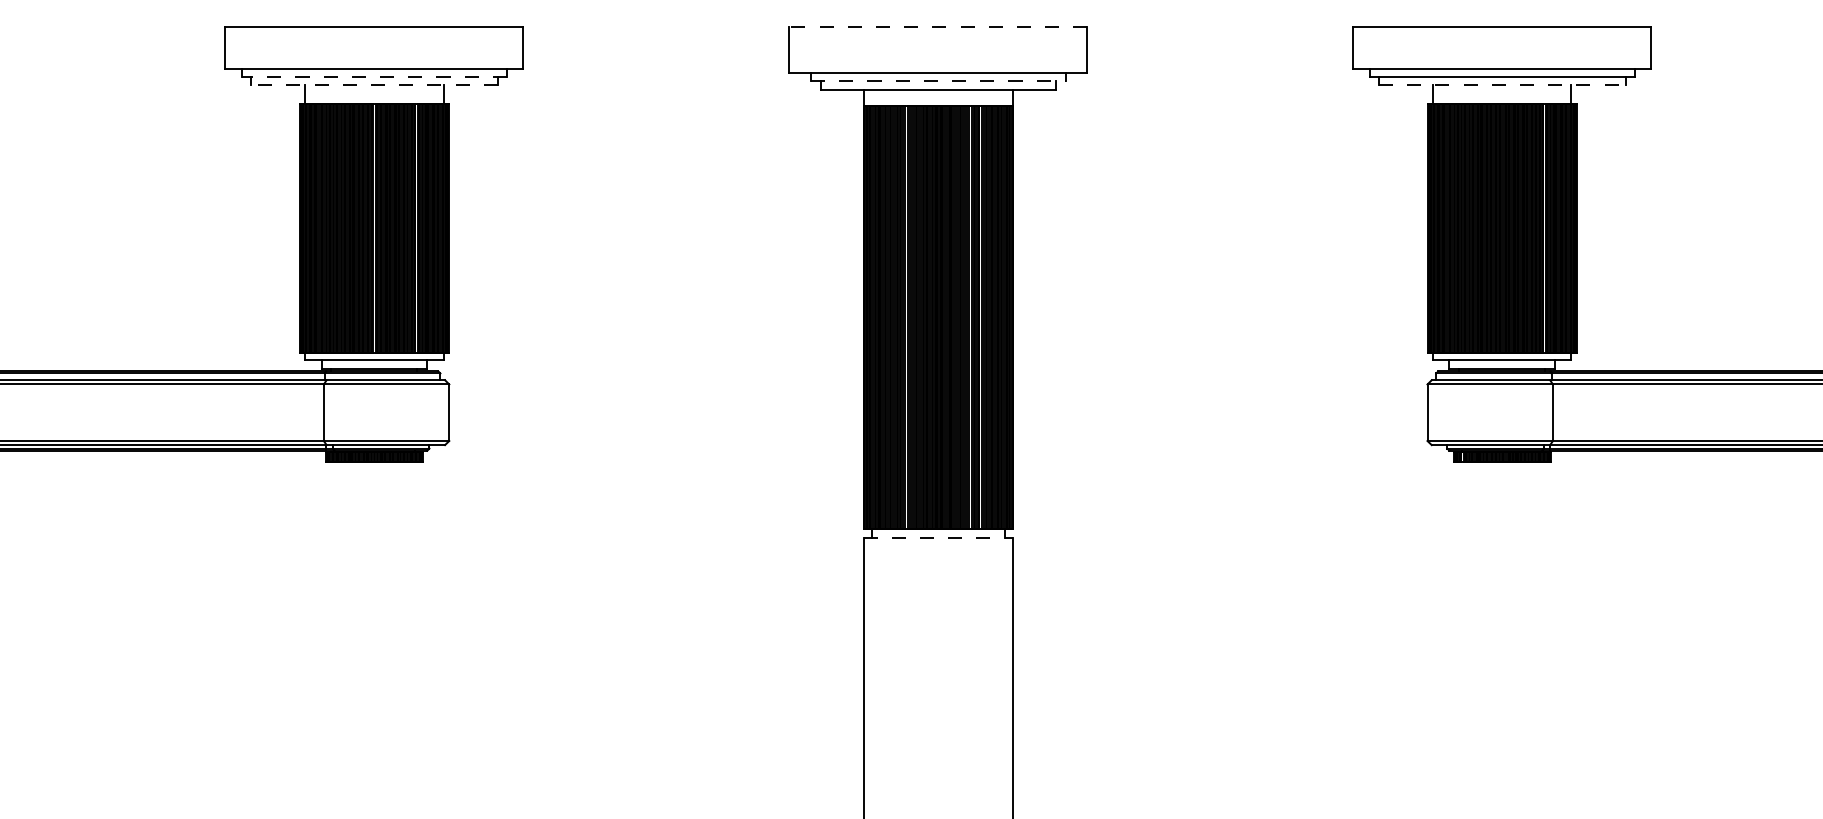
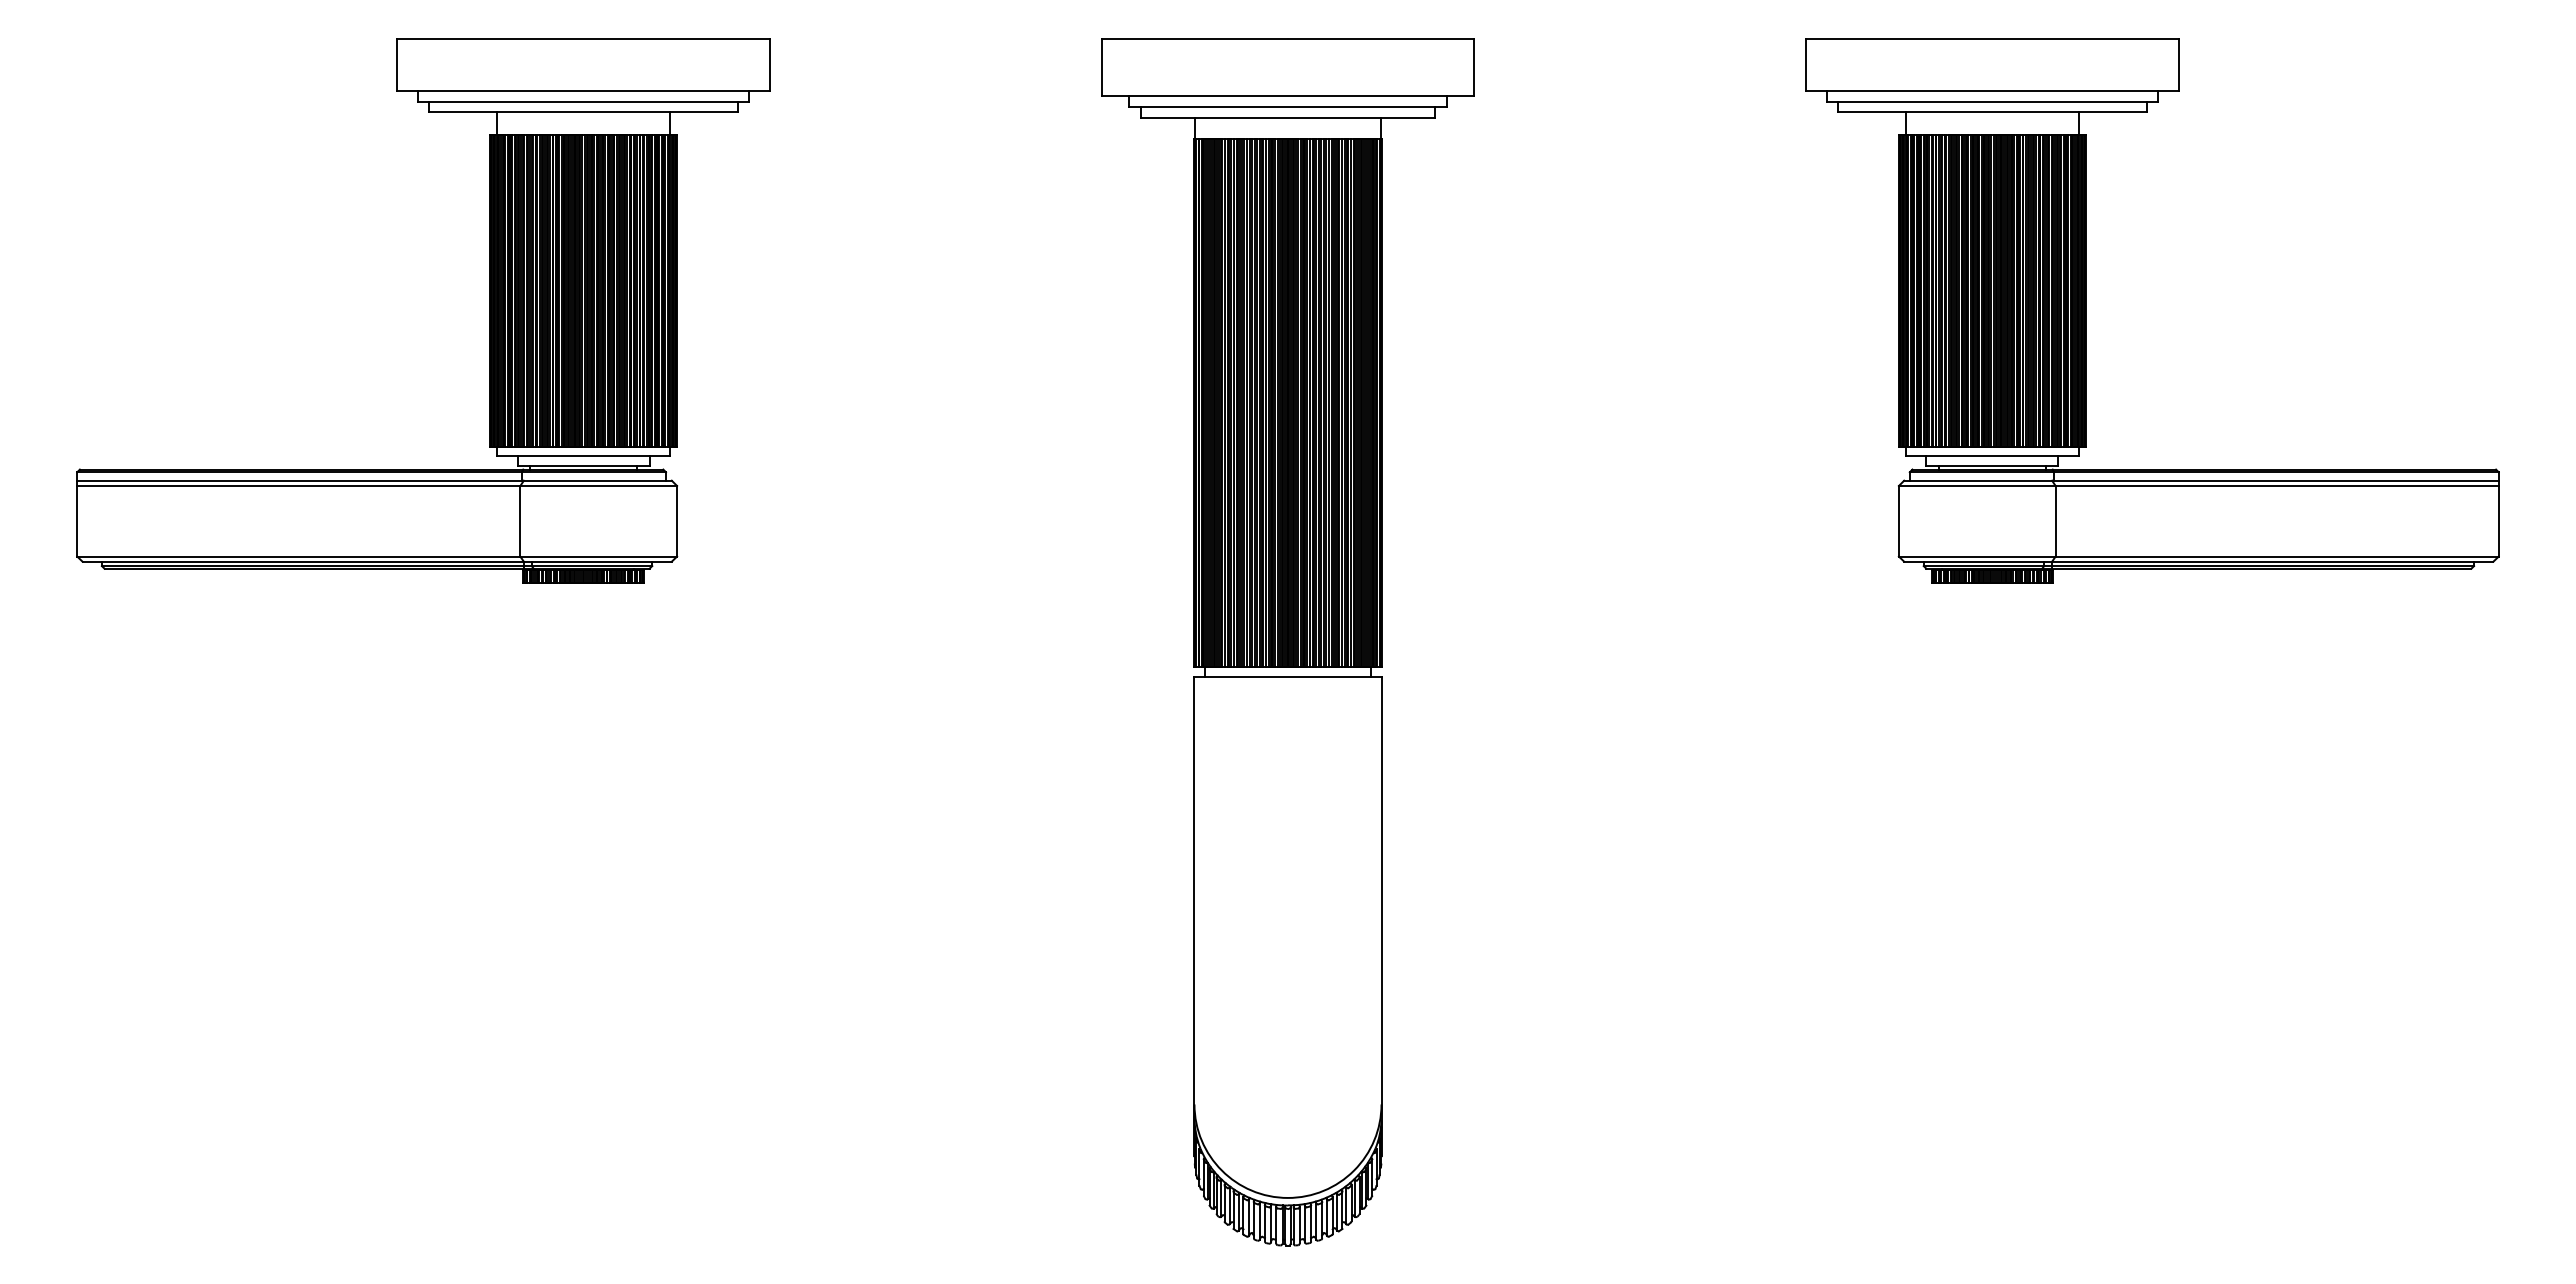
line: (937, 27) -> (1287, 39), dashed -> solid
line: (374, 76) -> (583, 101), dashed -> solid
line: (937, 80) -> (1287, 106), dashed -> solid
line: (374, 85) -> (583, 112), dashed -> solid
line: (1502, 85) -> (1992, 112), dashed -> solid
line: (938, 537) -> (1288, 677), dashed -> solid

